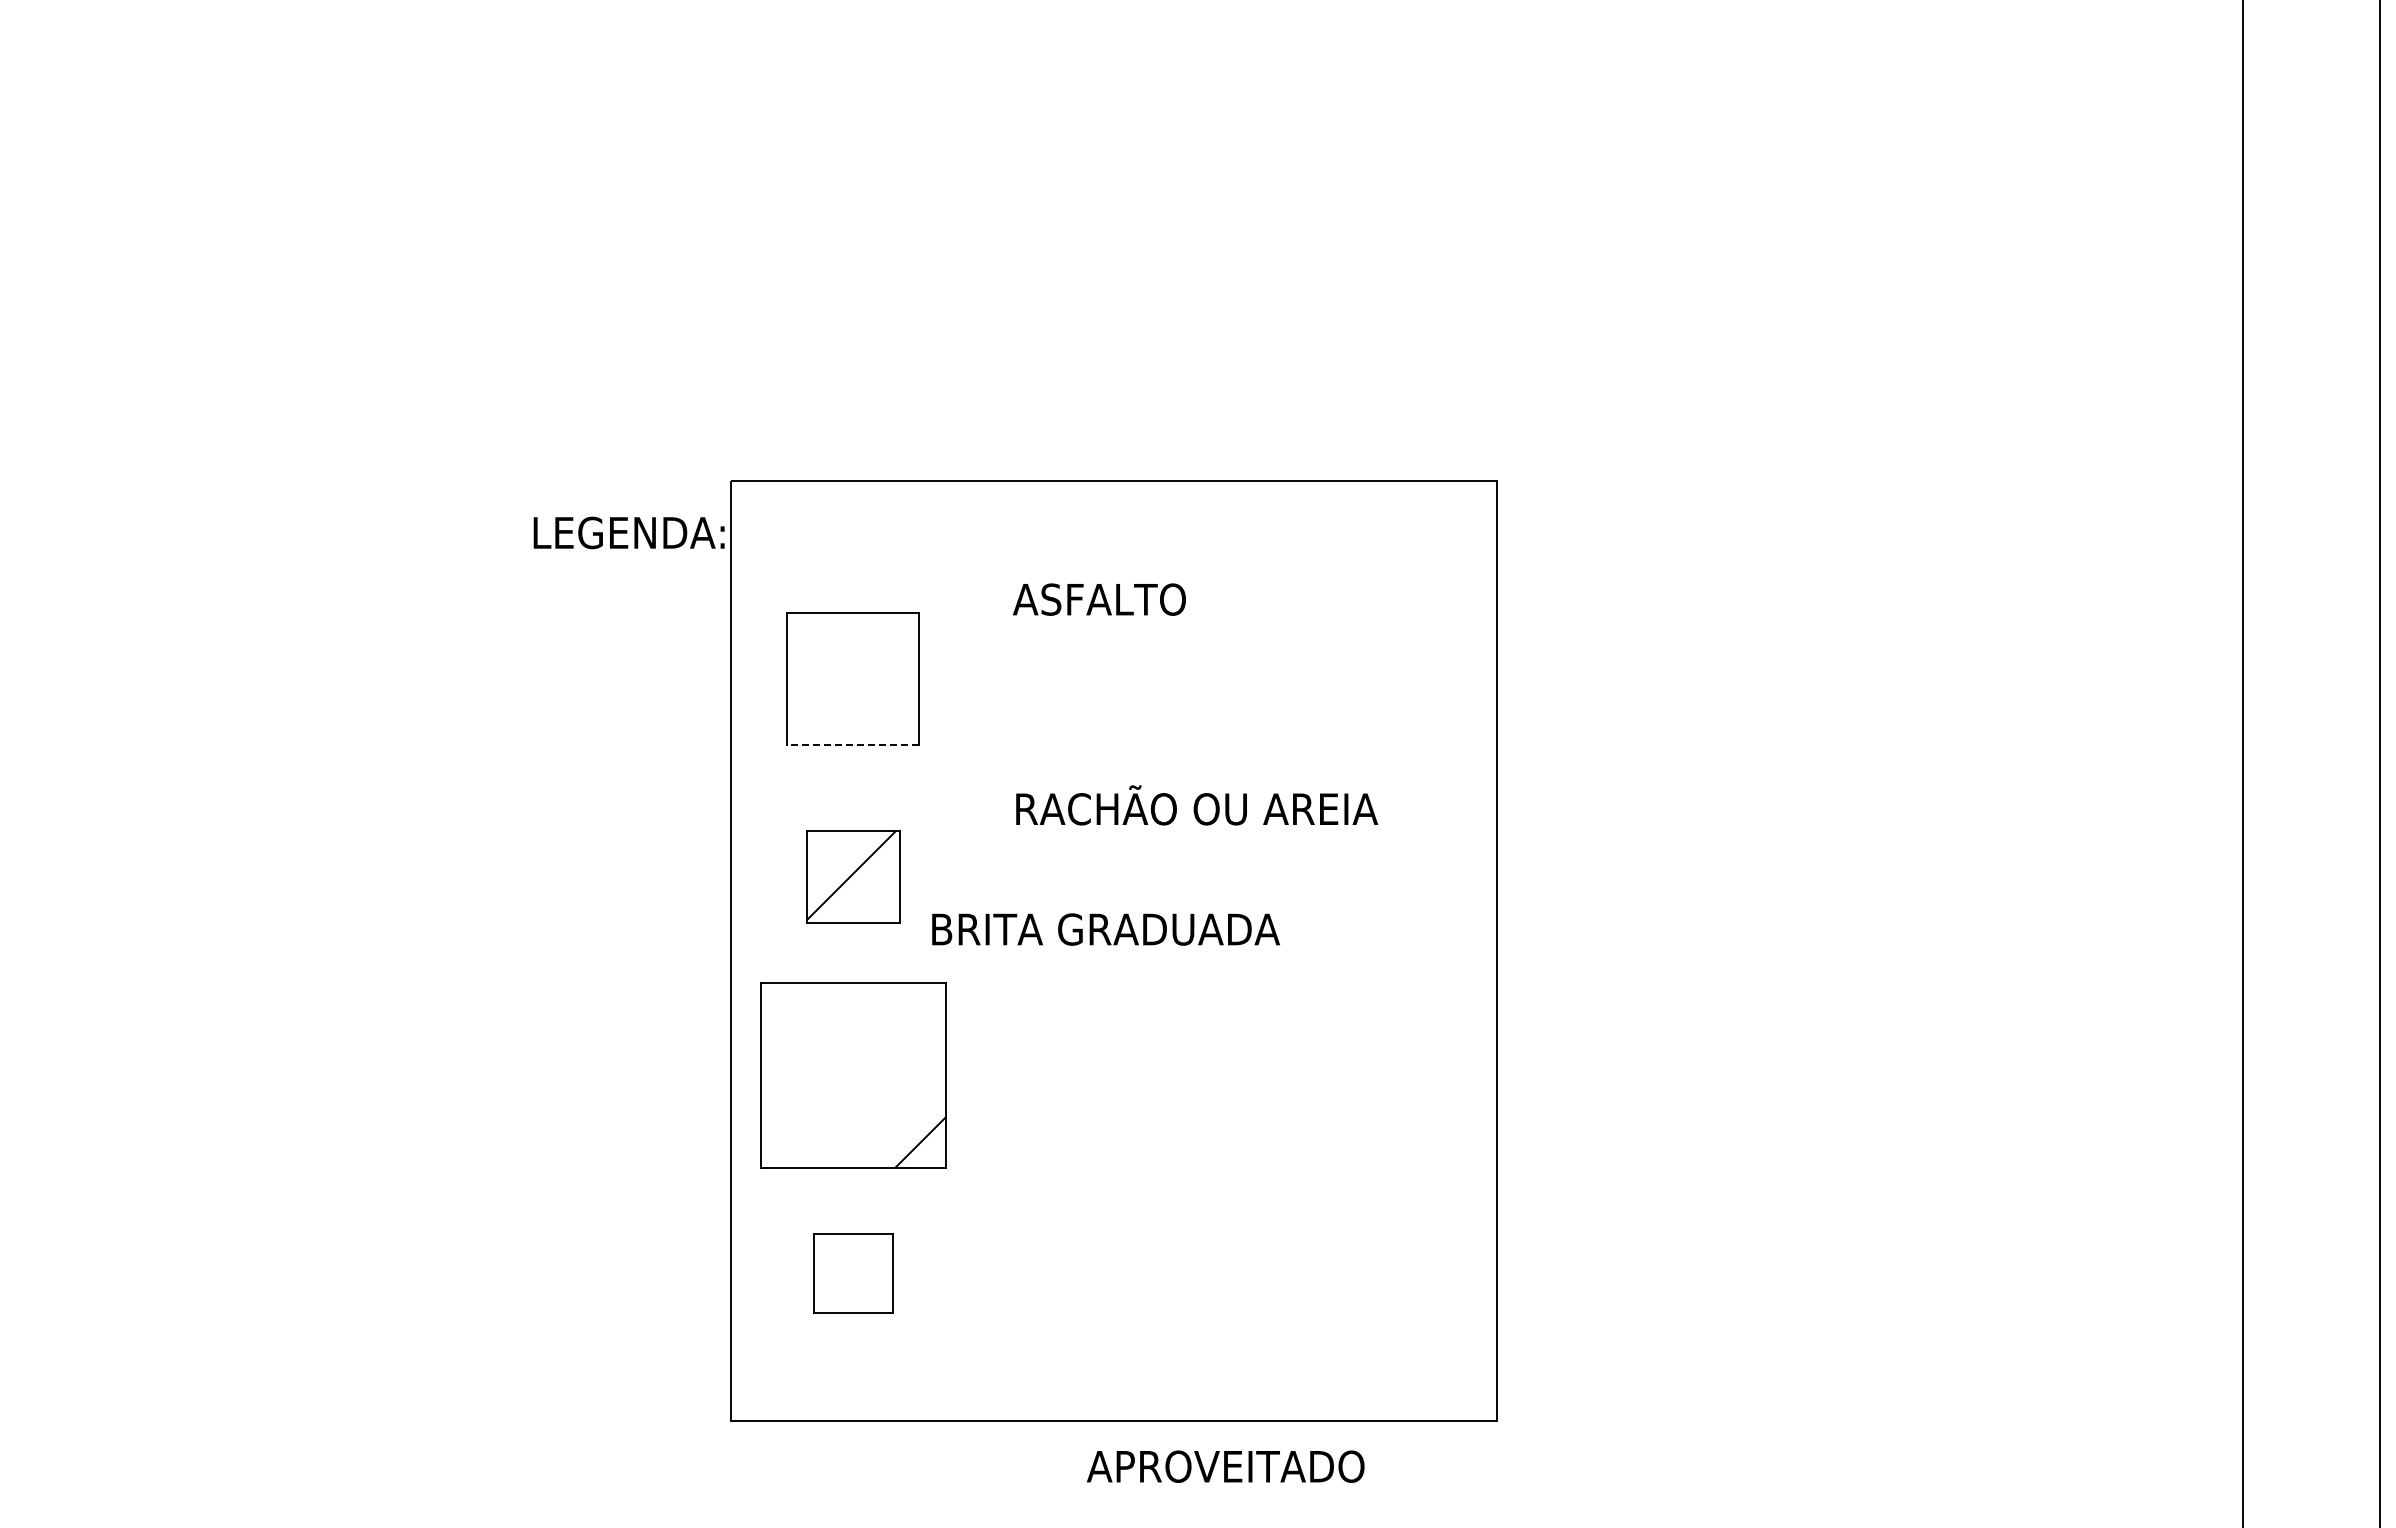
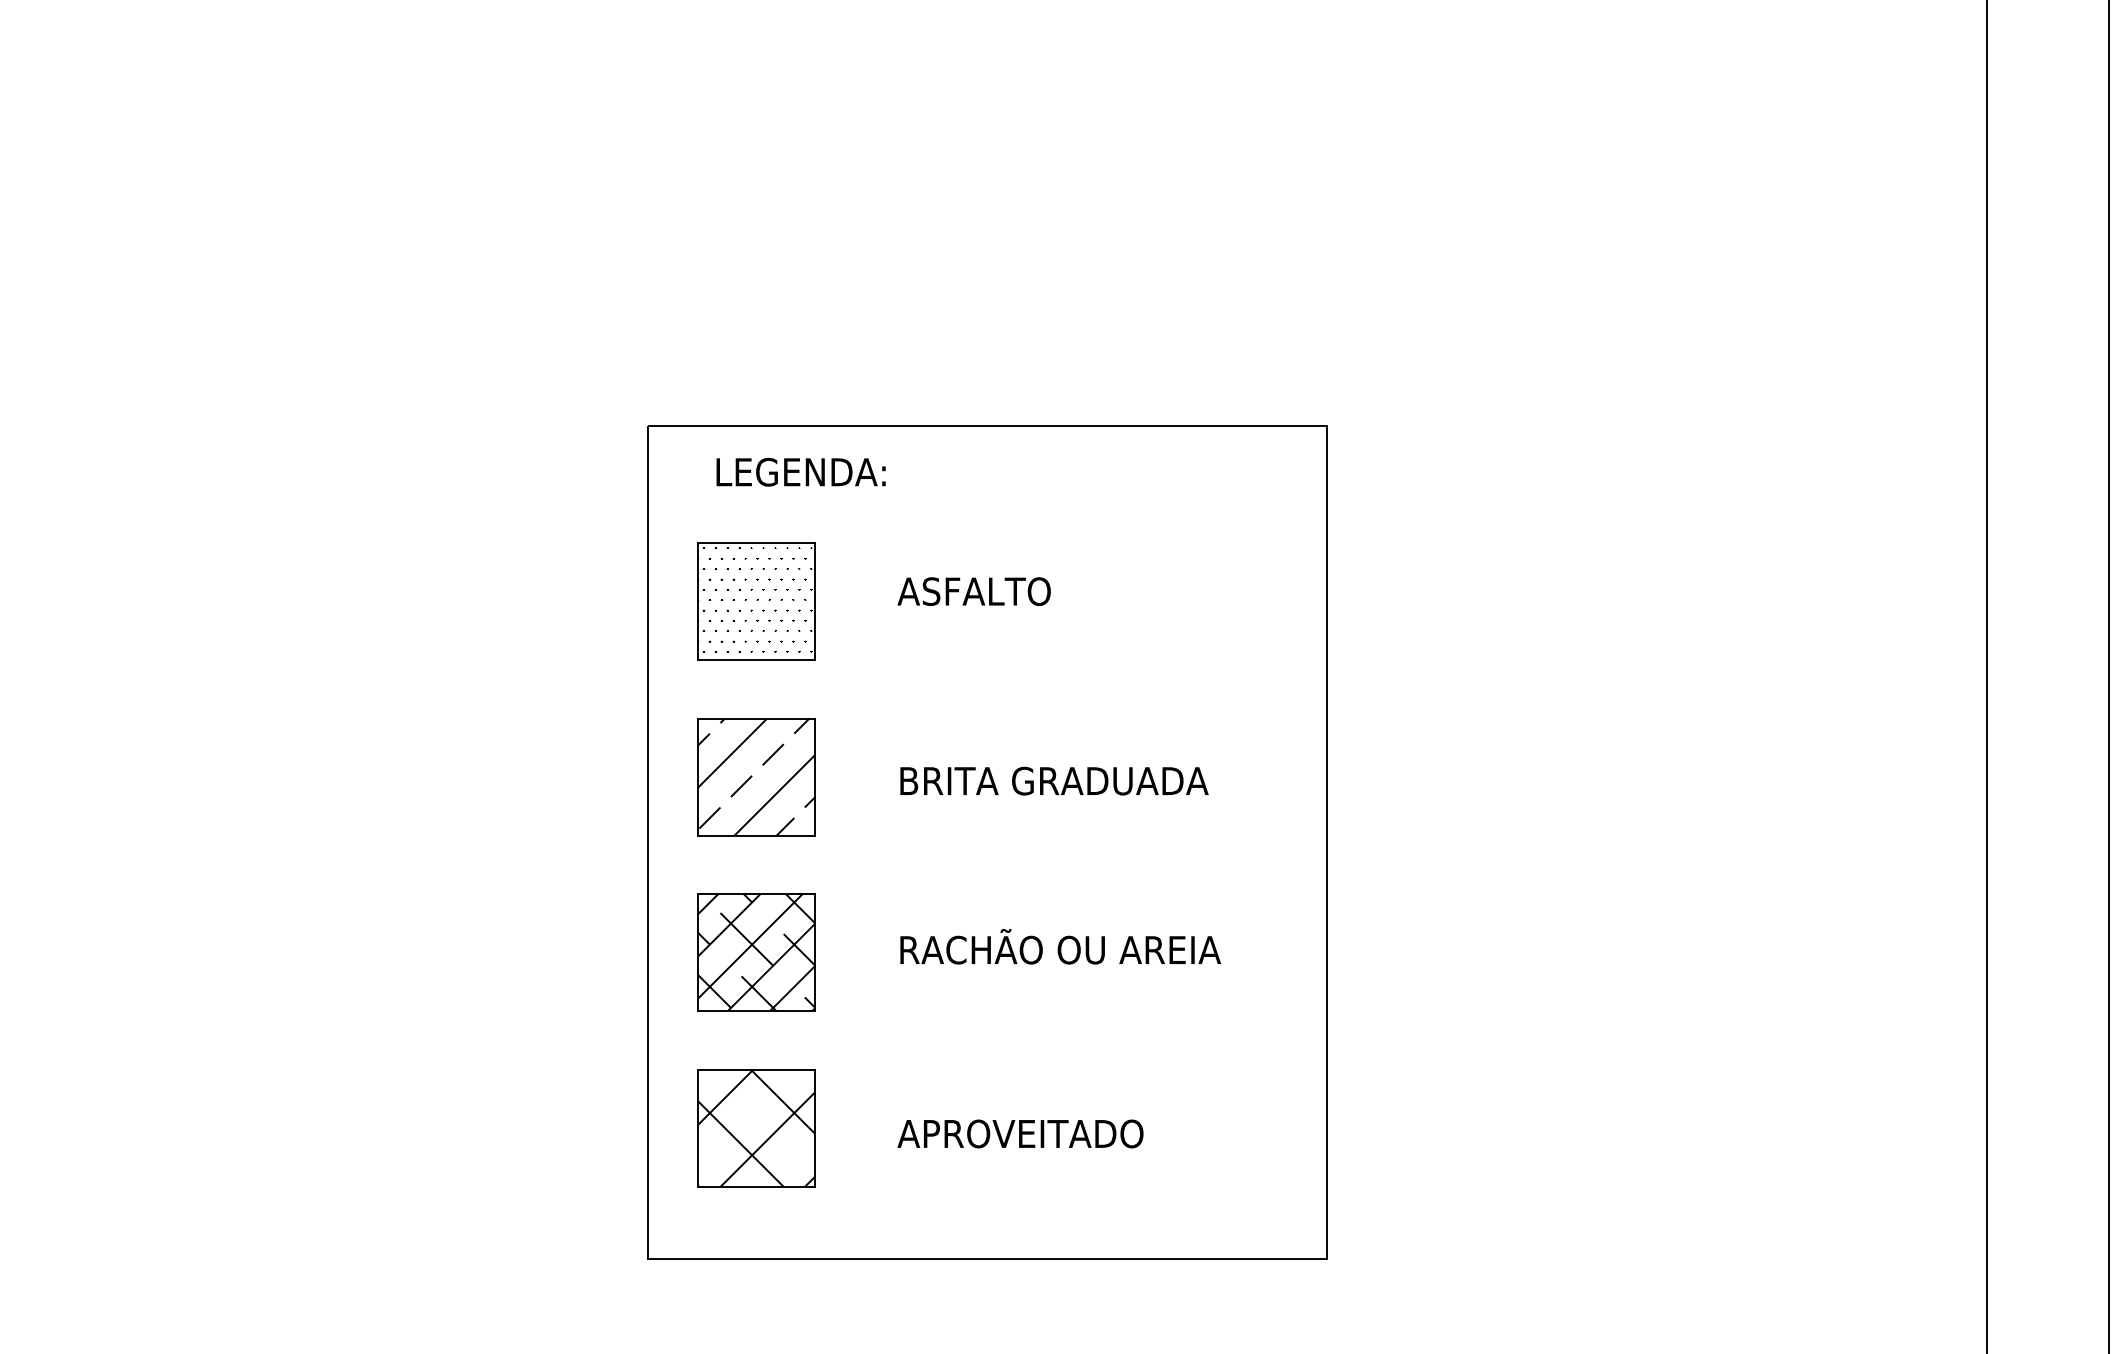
text: (628, 532) -> (800, 471), moved
text: (1099, 599) -> (974, 591), moved
hatch: (851, 676) -> (754, 599), added
line: (853, 745) -> (756, 660), dashed -> solid
text: (1197, 805) -> (1061, 946), moved
part: (852, 876) -> (755, 776), size x1.43
text: (1105, 929) -> (1053, 781), moved
part: (852, 1074) -> (755, 952), size x0.71
part: (852, 1272) -> (755, 1127), size x1.67
text: (1225, 1466) -> (1020, 1133), moved

